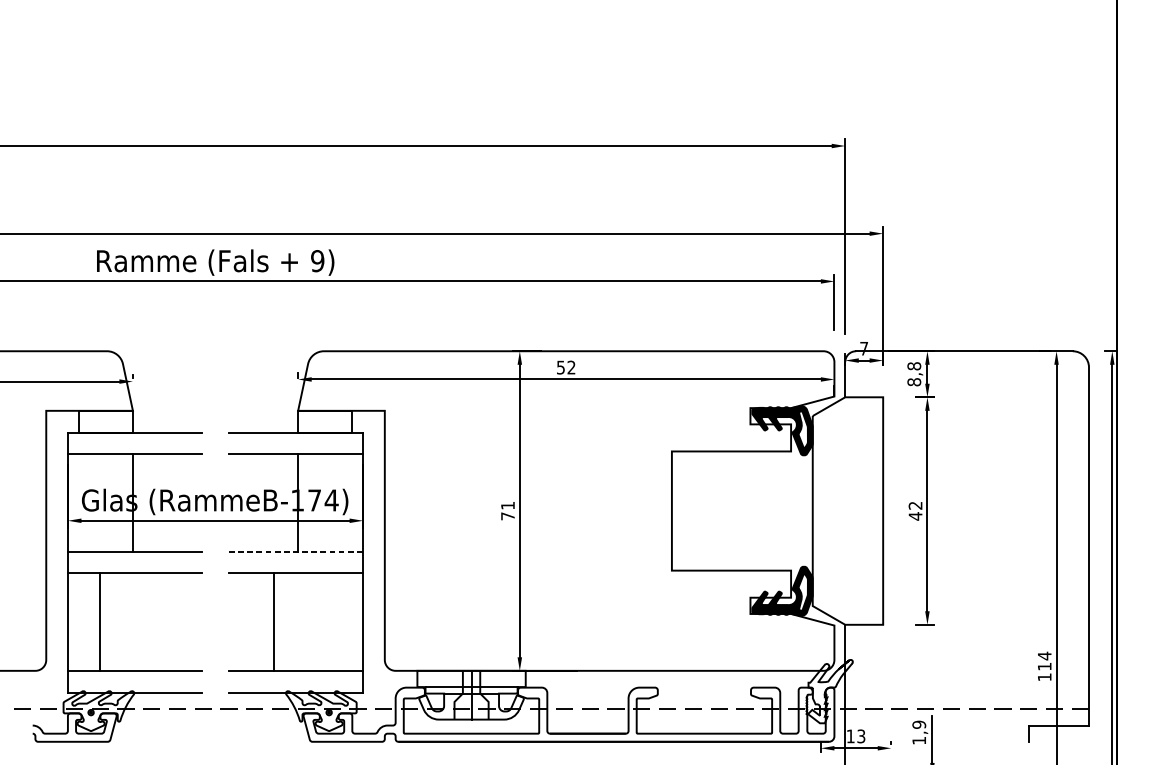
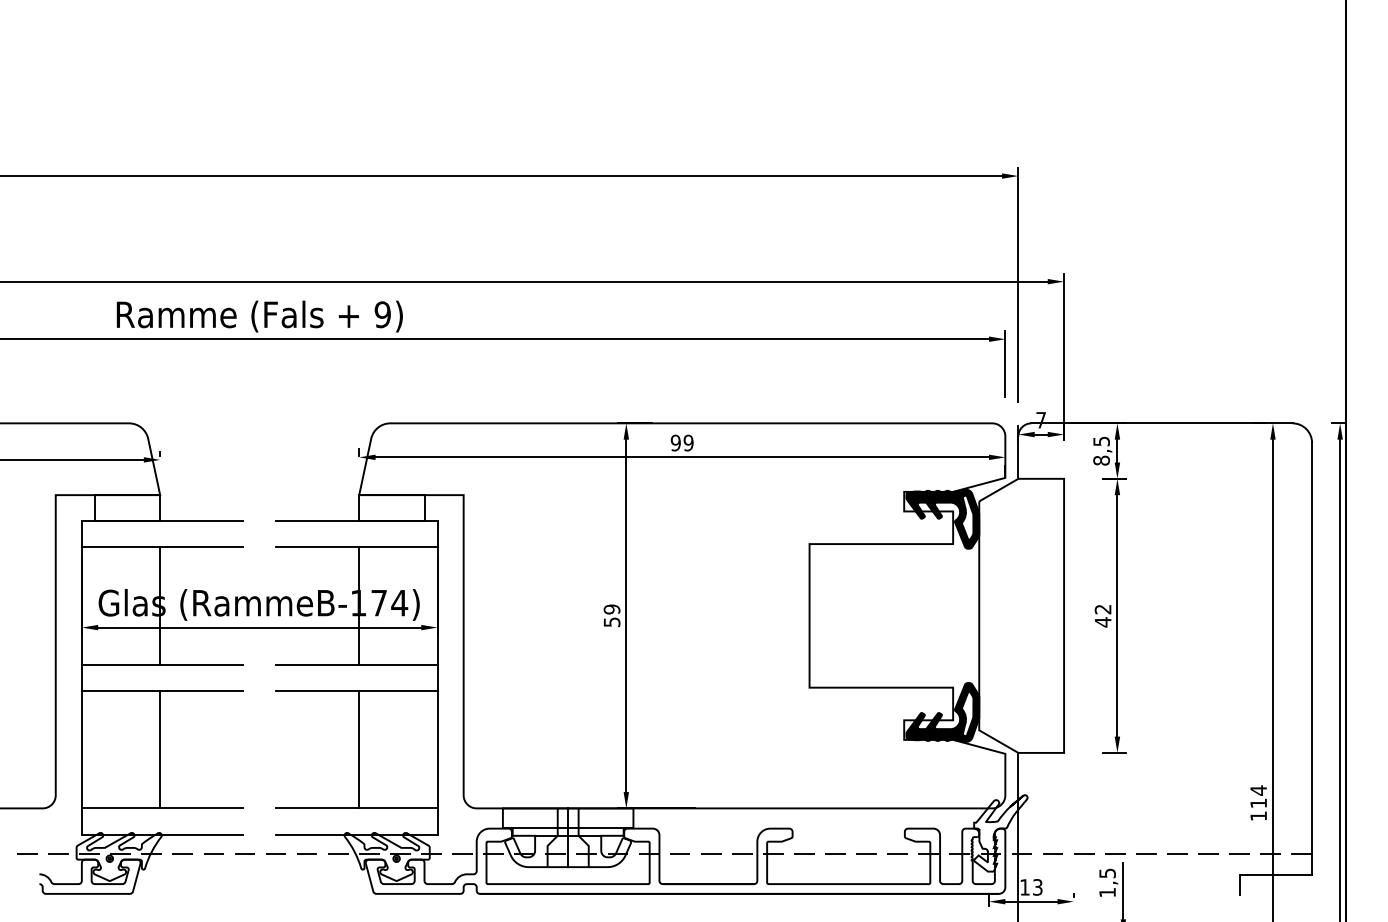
text: (914, 366) -> (1101, 441), 8,8 -> 8,5
text: (565, 367) -> (681, 442), 52 -> 99
text: (507, 510) -> (611, 615), 71 -> 59
line: (295, 551) -> (356, 664), dashed -> solid
line: (99, 621) -> (160, 749), moved
line: (274, 621) -> (359, 749), moved
text: (919, 724) -> (1107, 873), 1,9 -> 1,5

